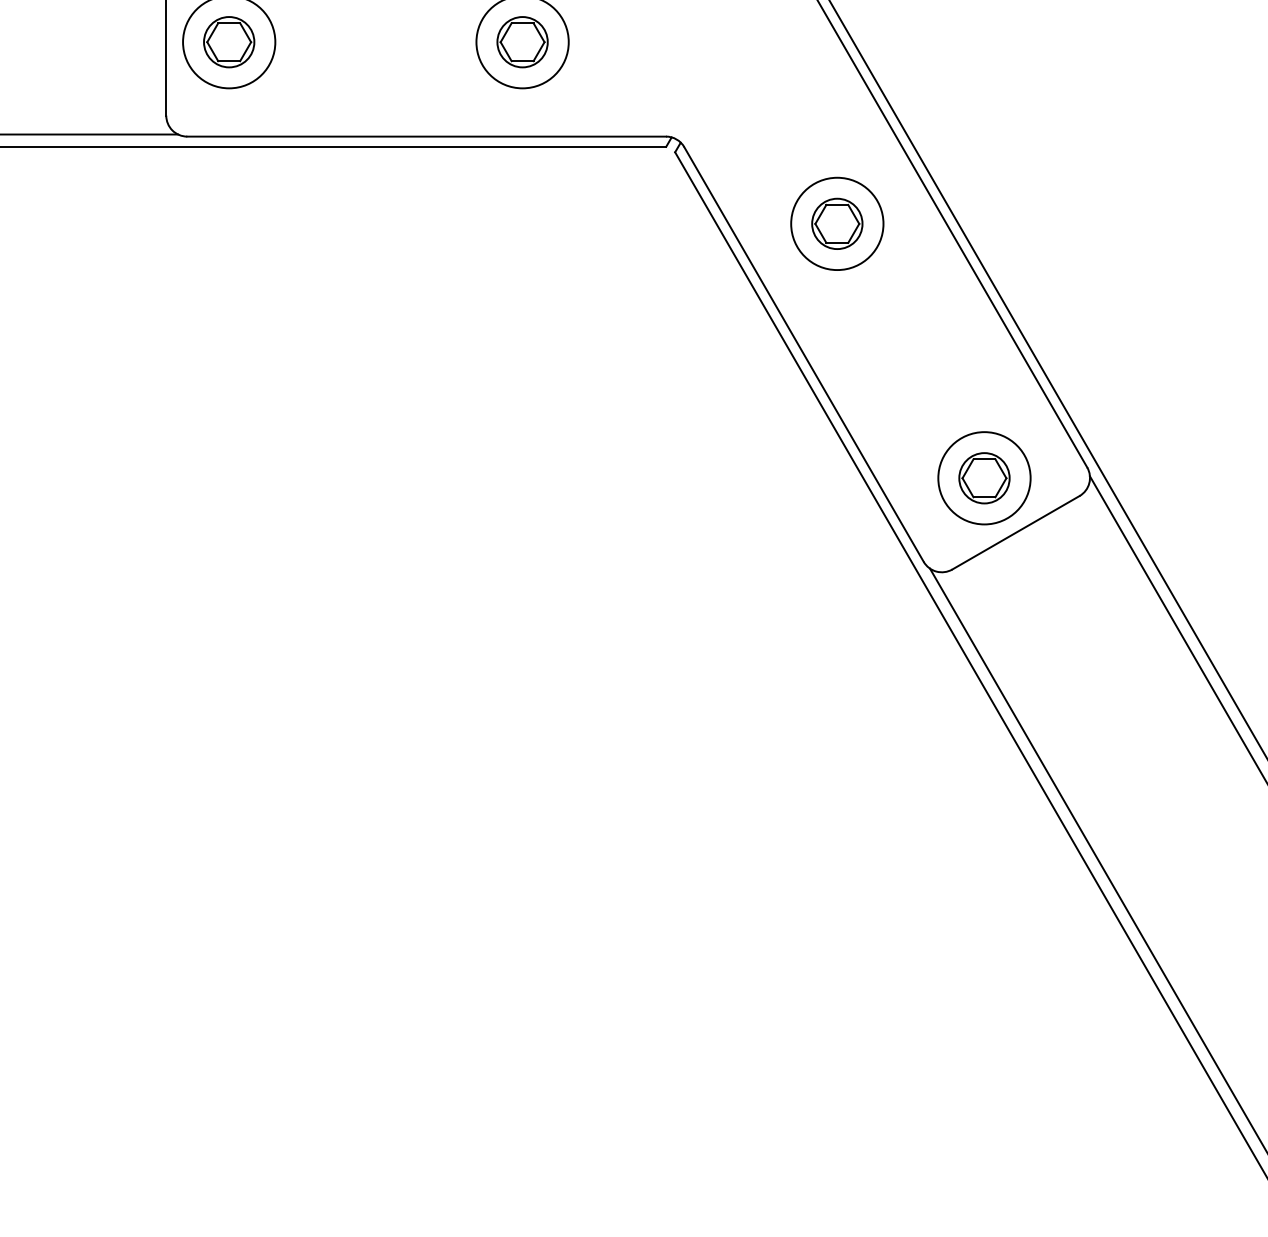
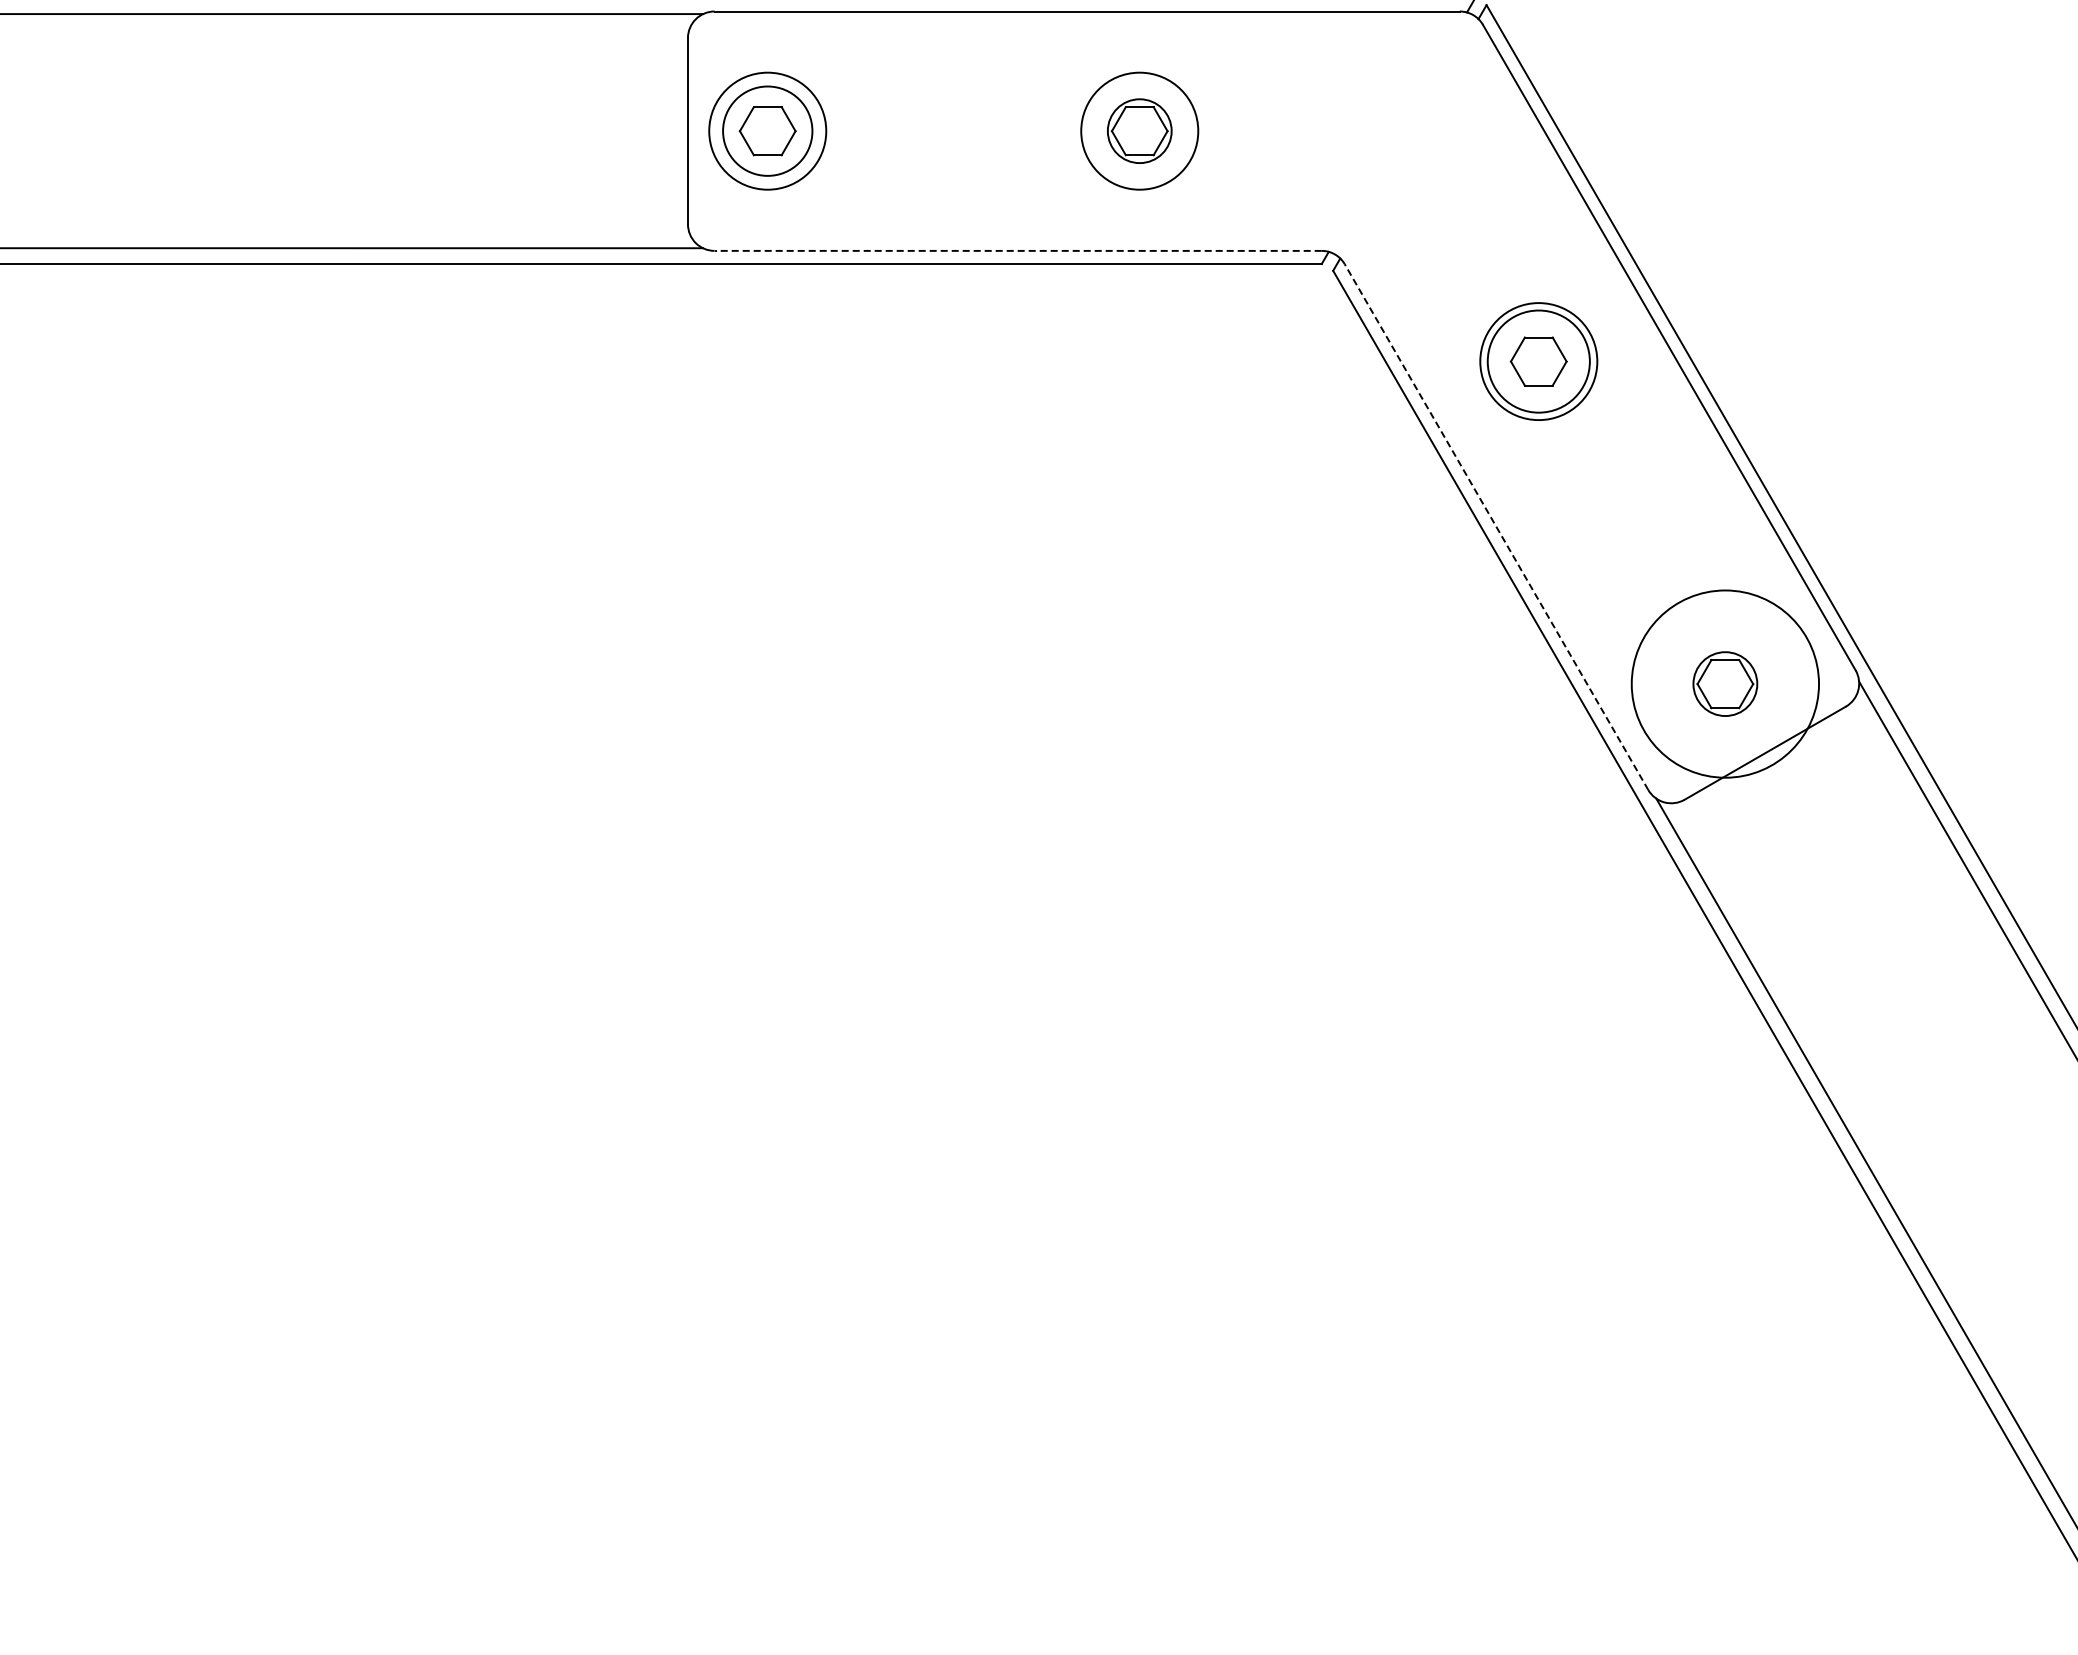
circle: (229, 42) -> (767, 131), size x1.4
line: (426, 136) -> (1018, 250), solid -> dashed
circle: (837, 223) -> (1538, 361), size x1.6
line: (803, 354) -> (1496, 527), solid -> dashed
circle: (983, 477) -> (1724, 683), size x1.6

